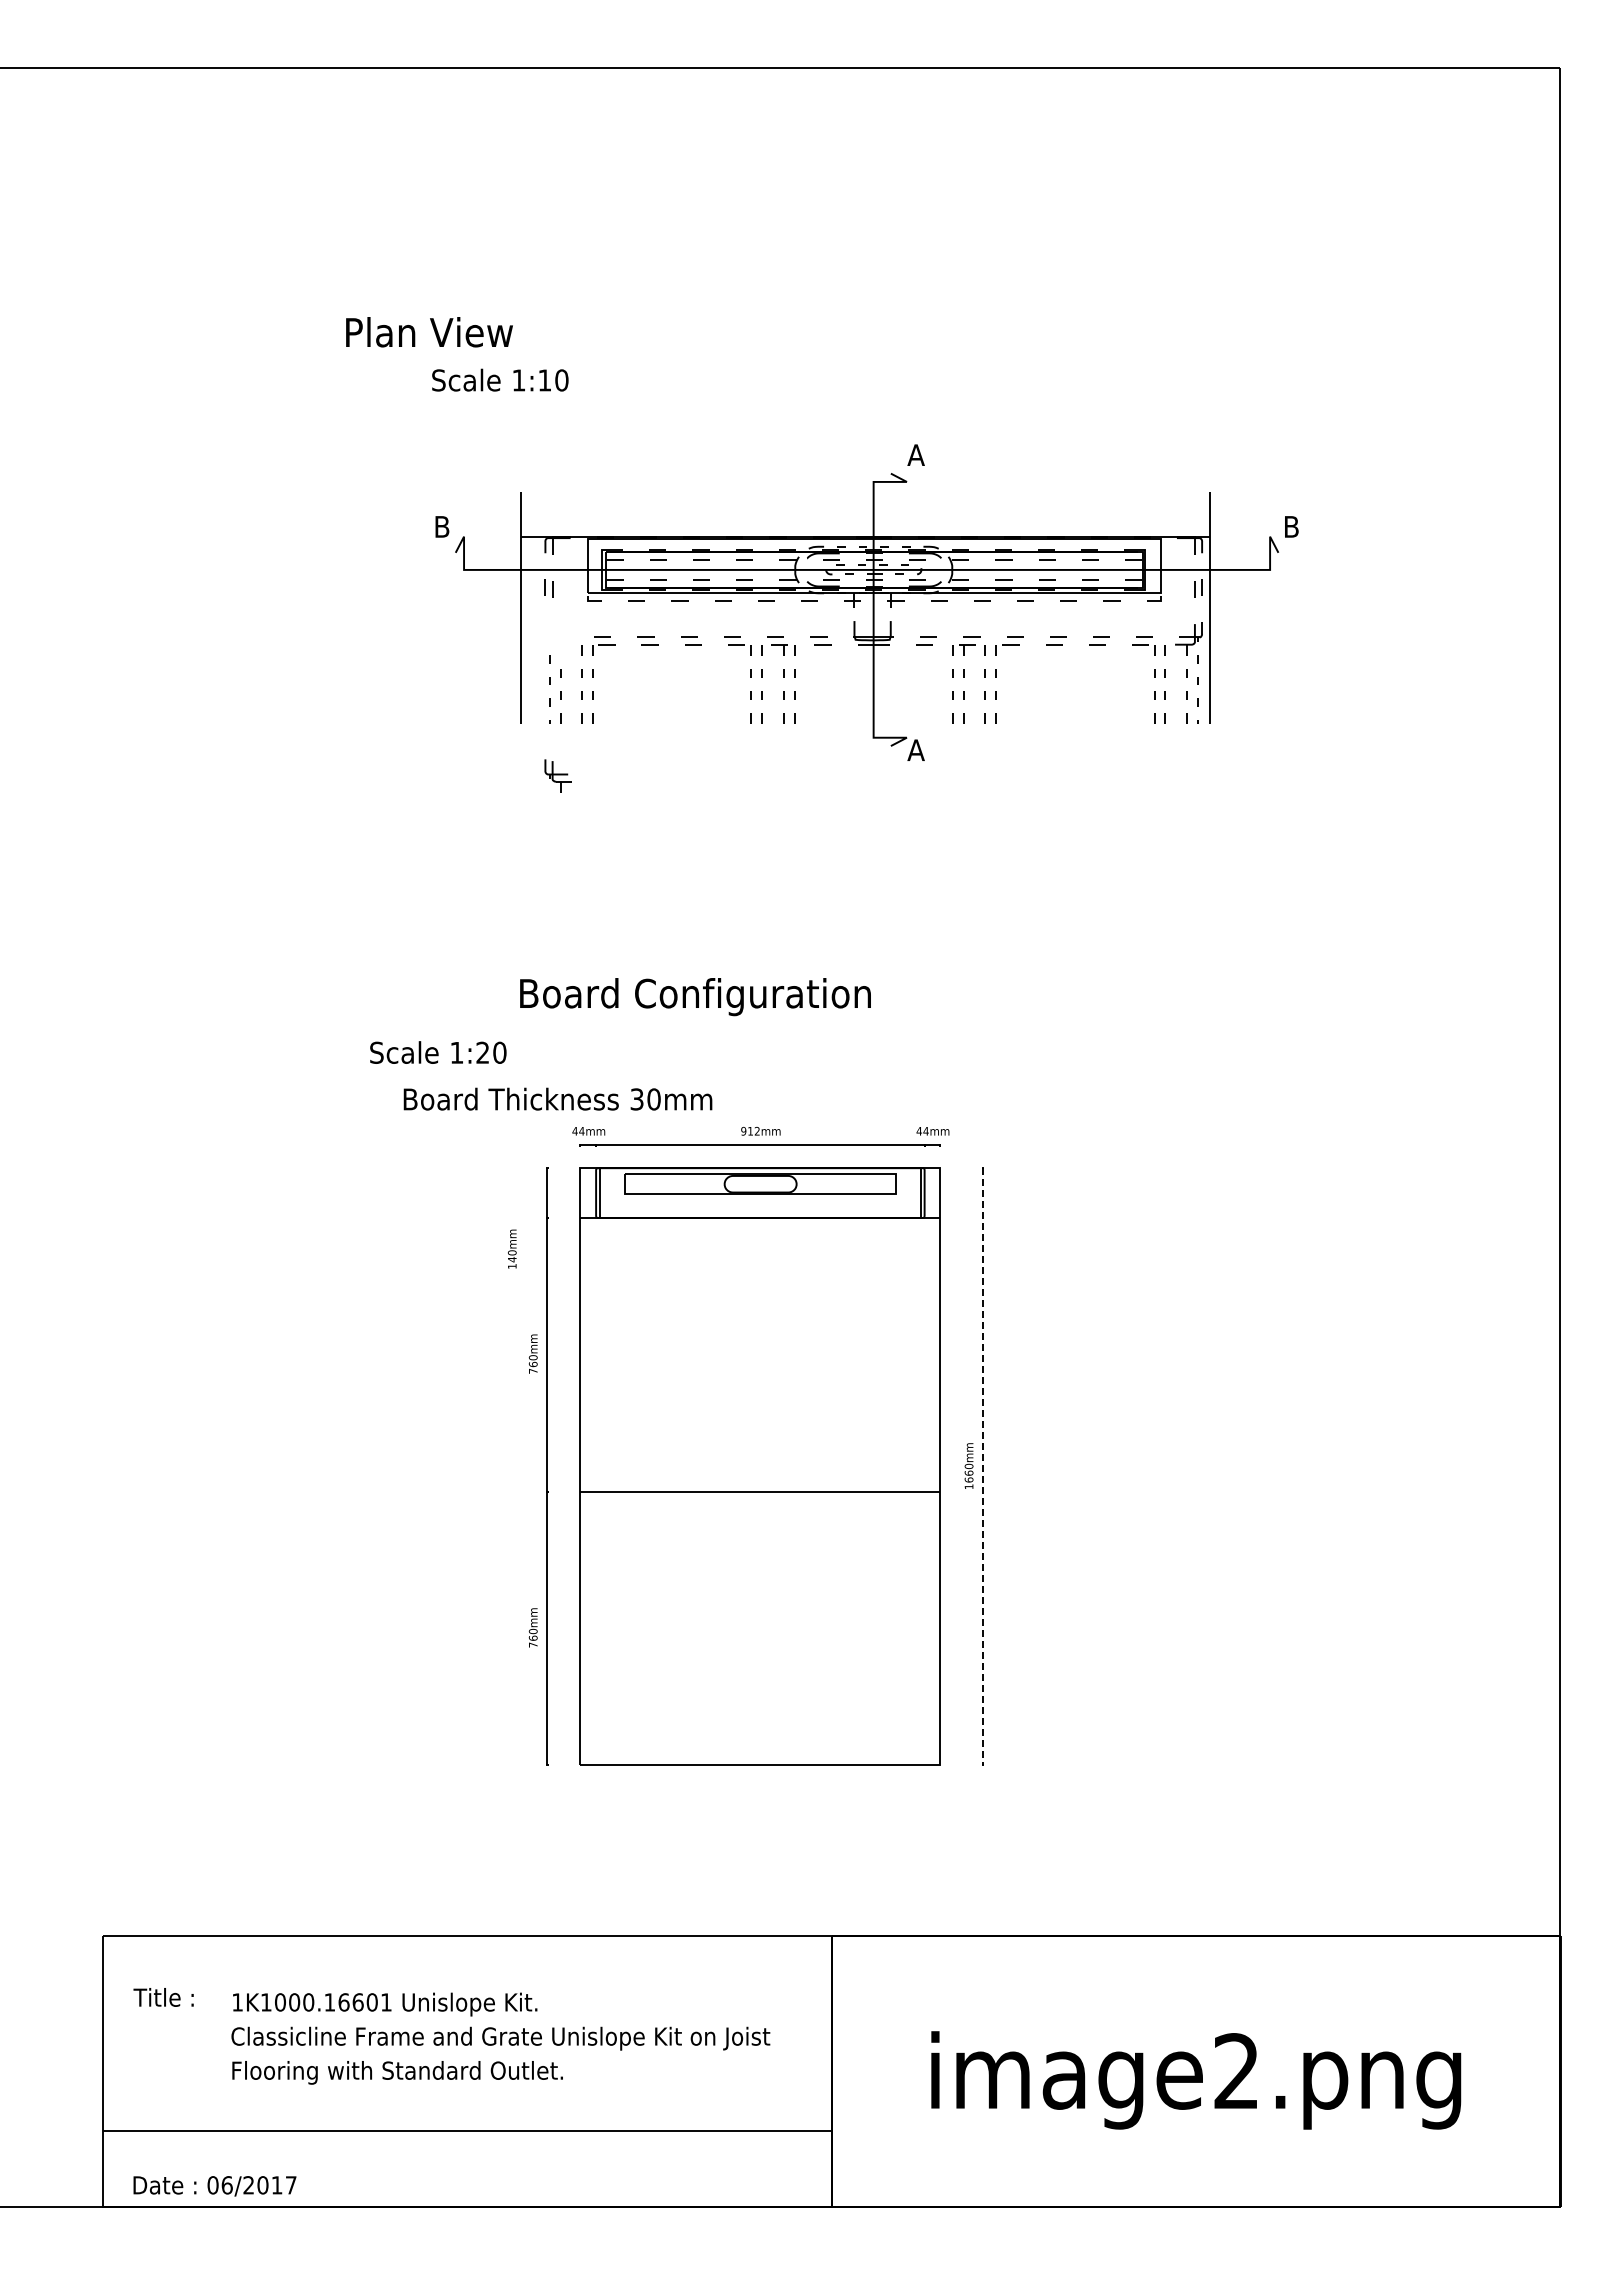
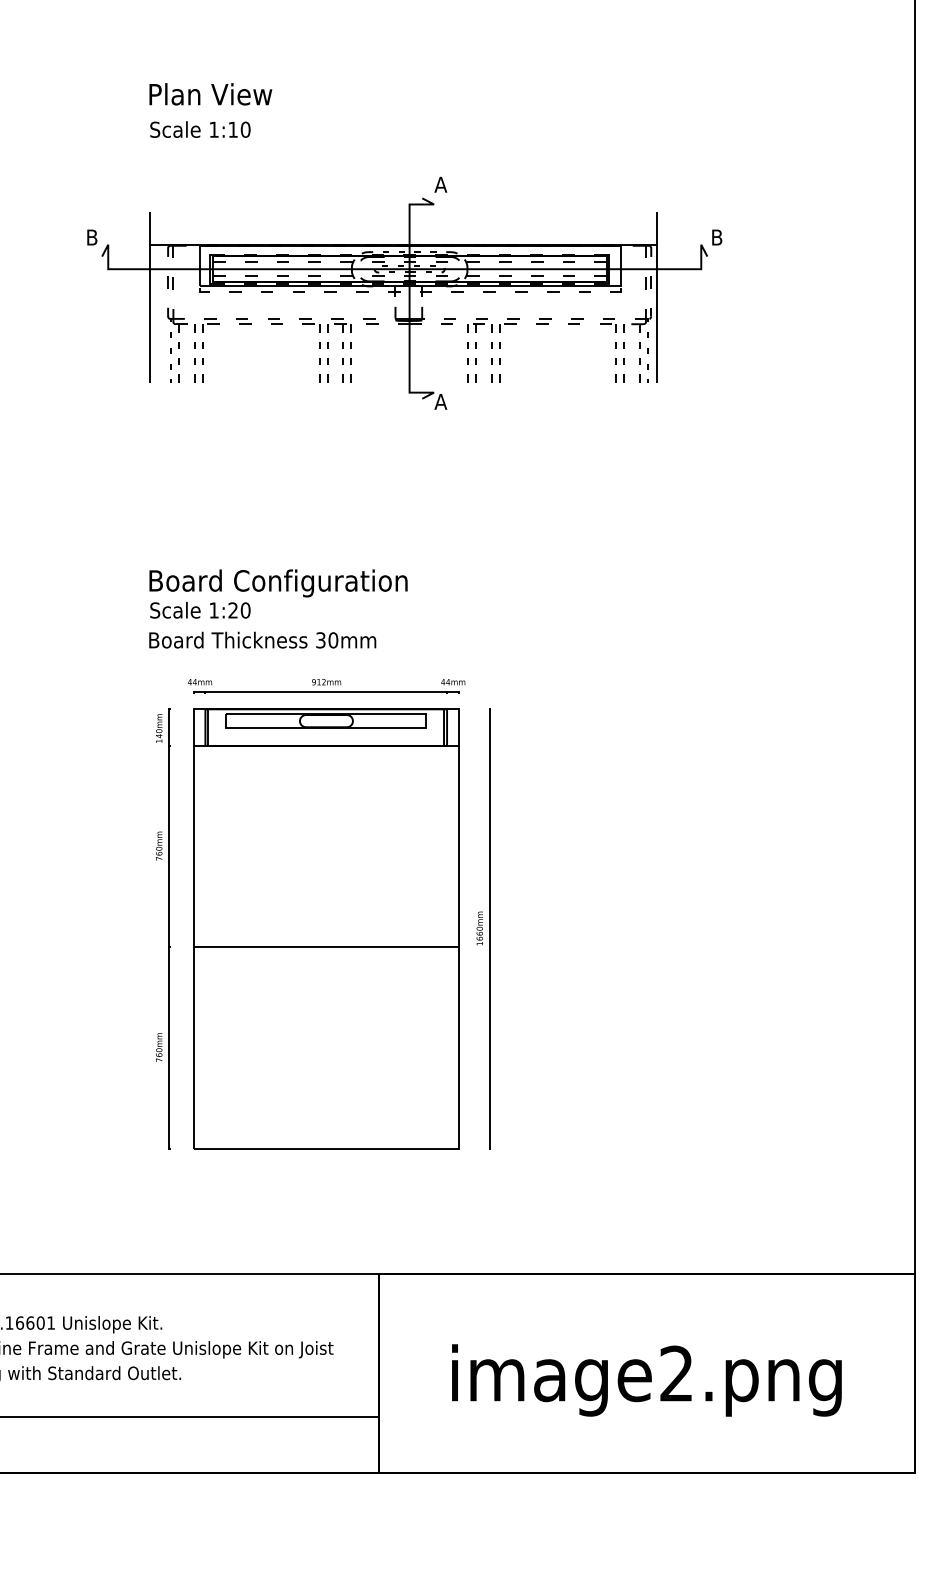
text: (429, 332) -> (210, 94), moved
text: (500, 379) -> (200, 129), moved
part: (557, 775) -> (177, 319), moved
text: (438, 1052) -> (200, 610), moved
text: (557, 1098) -> (262, 639), moved
text: (512, 1248) -> (159, 727), moved
line: (982, 1466) -> (489, 928), dashed -> solid

